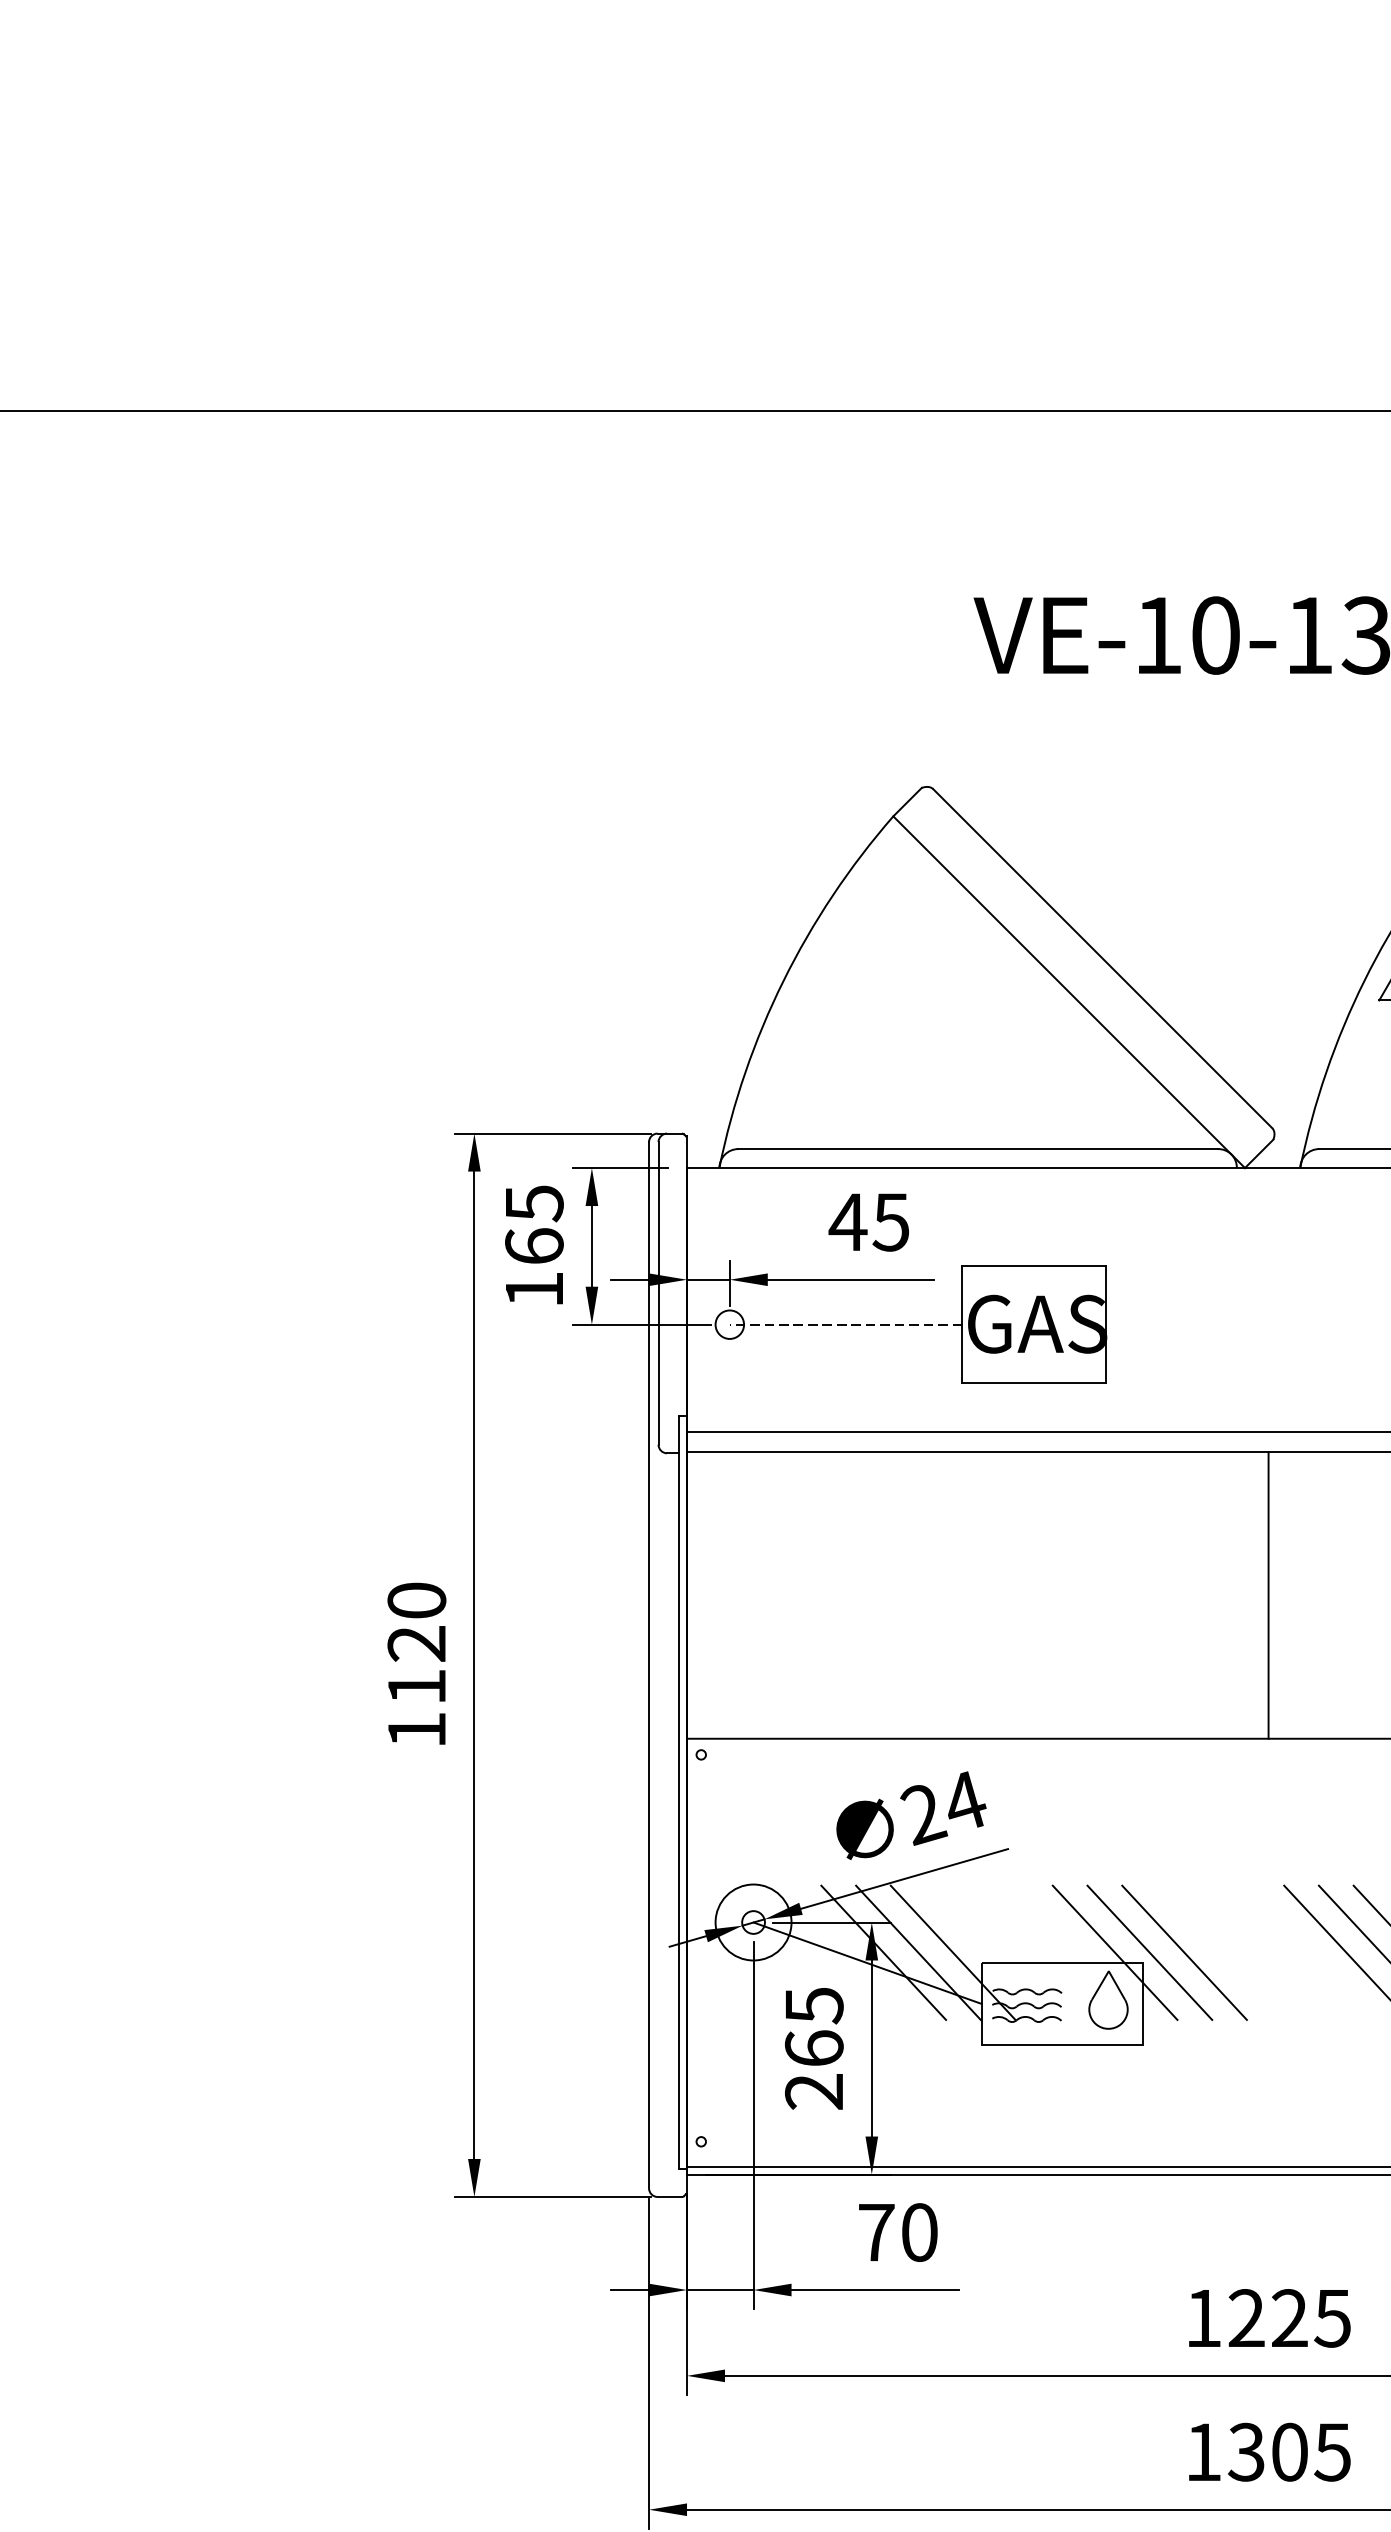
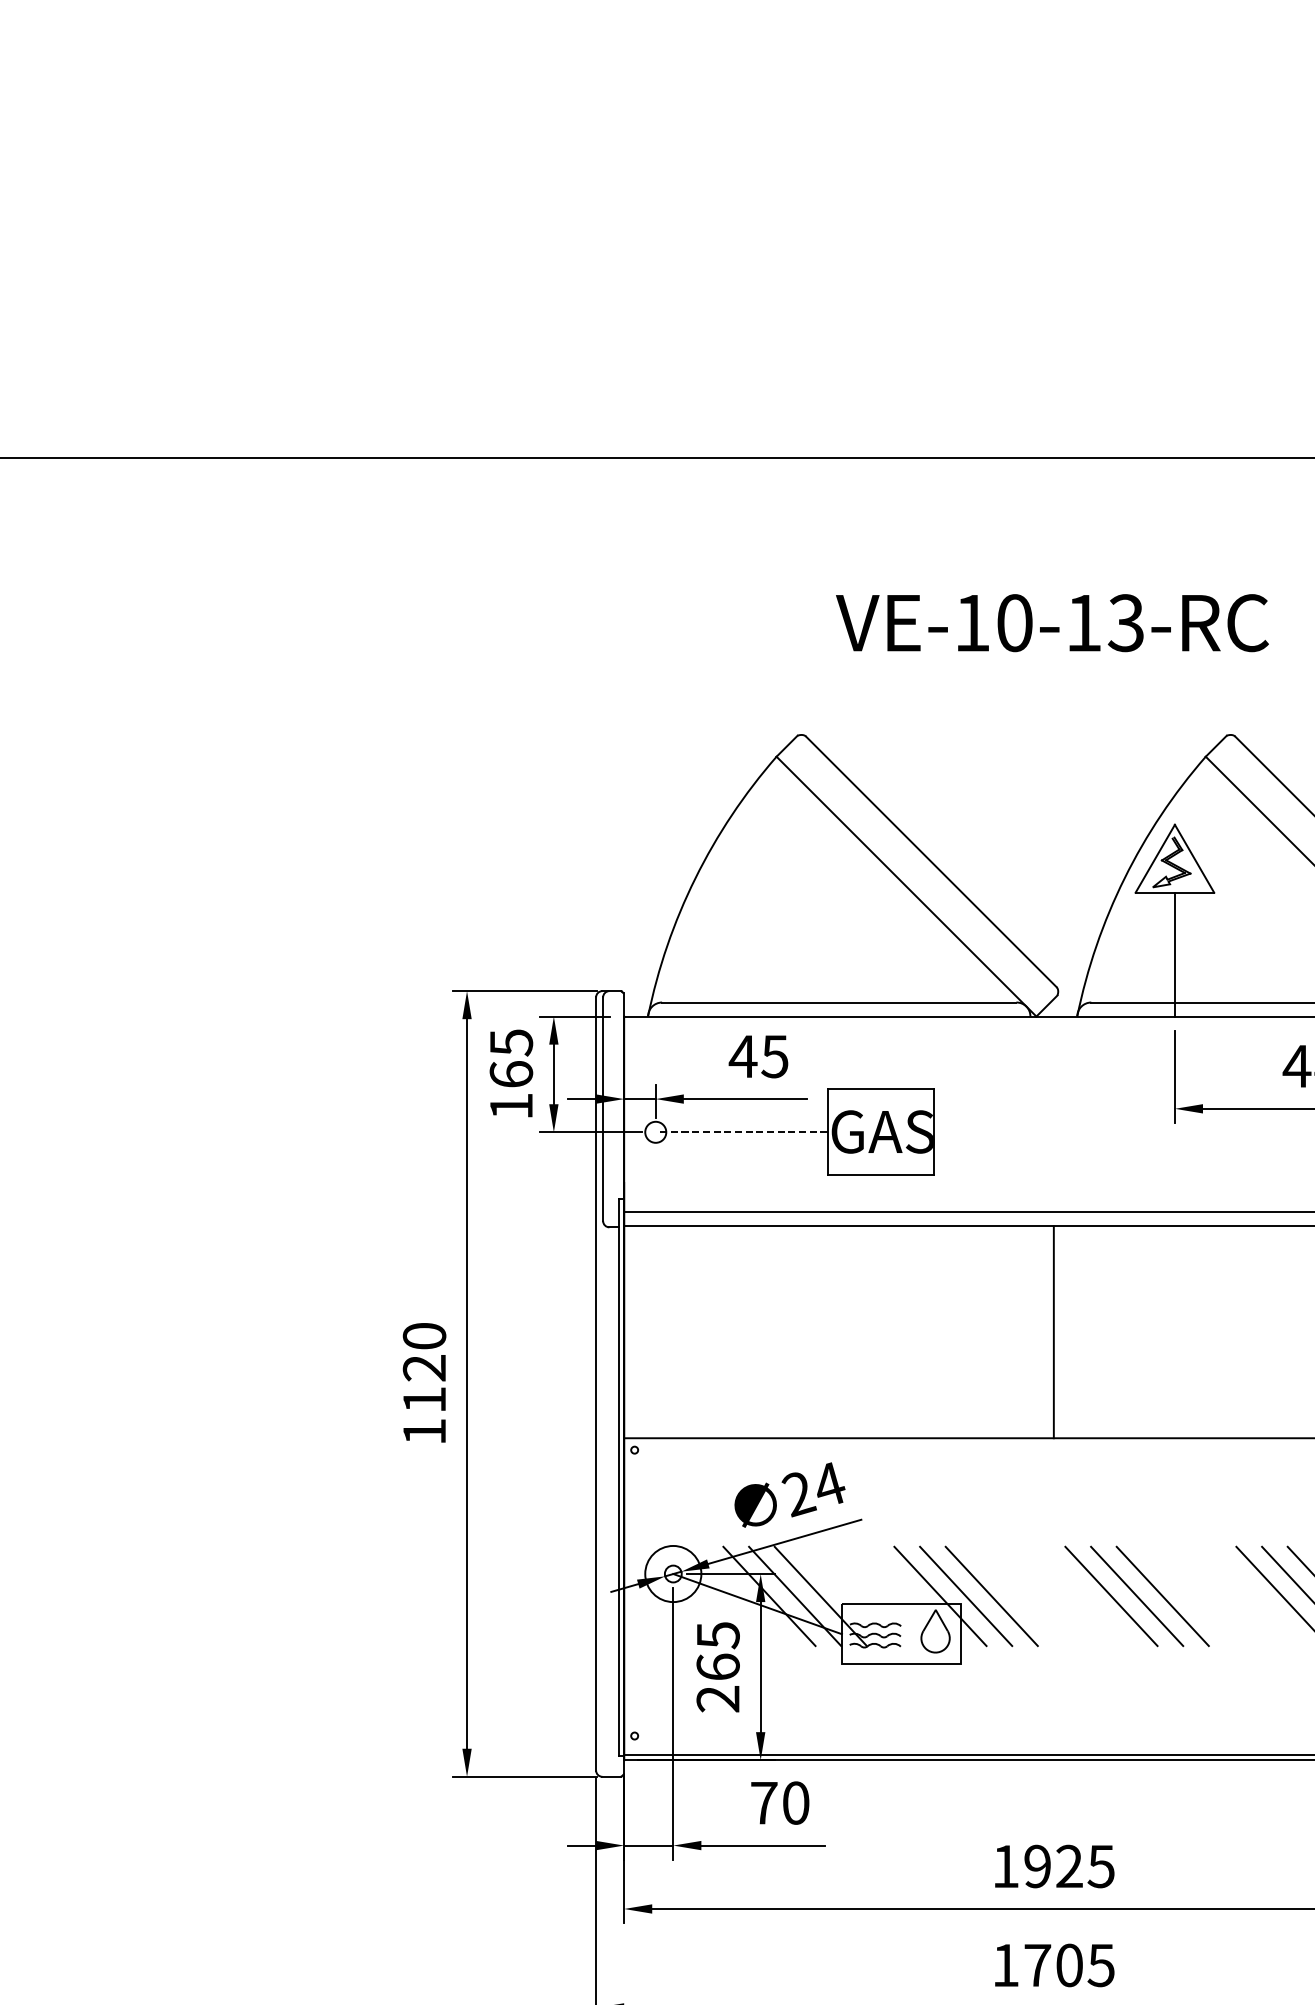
text: (1246, 2318) -> (1037, 1866), 1225 -> 1925
text: (1246, 2452) -> (1037, 1965), 1305 -> 1705

